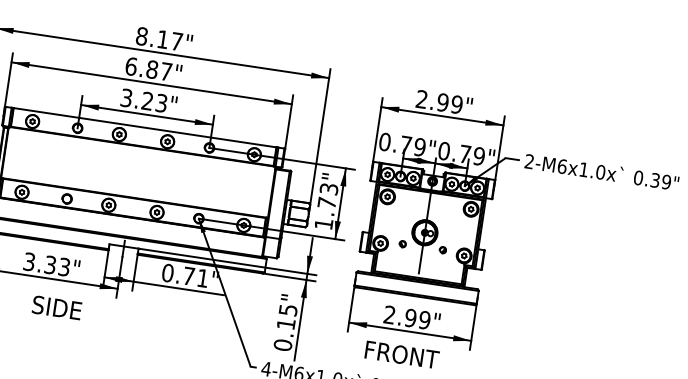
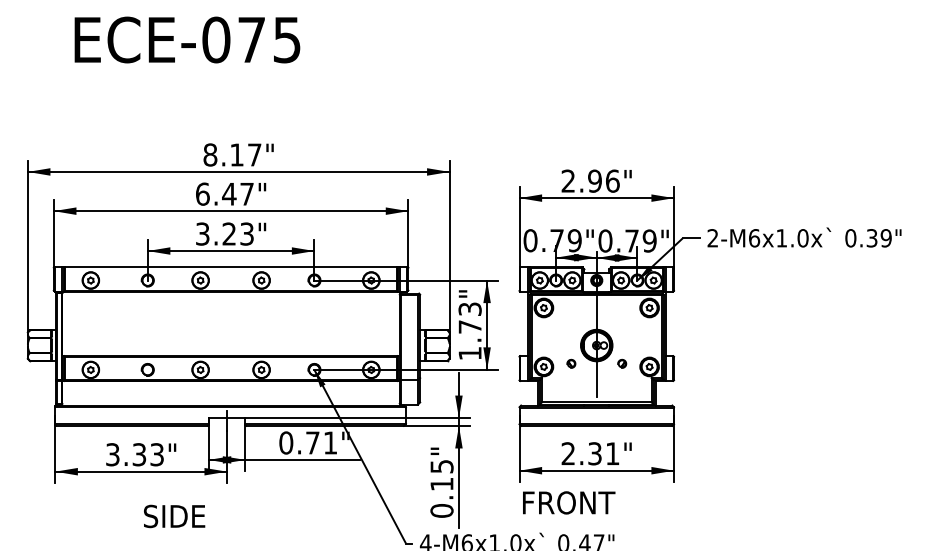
text: (152, 69) -> (229, 193), 6.87" -> 6.47"
text: (456, 104) -> (612, 180), 2.99" -> 2.96"
text: (57, 307) -> (174, 516), moved
text: (417, 318) -> (603, 453), 2.99" -> 2.31"
text: (402, 354) -> (569, 502), moved

